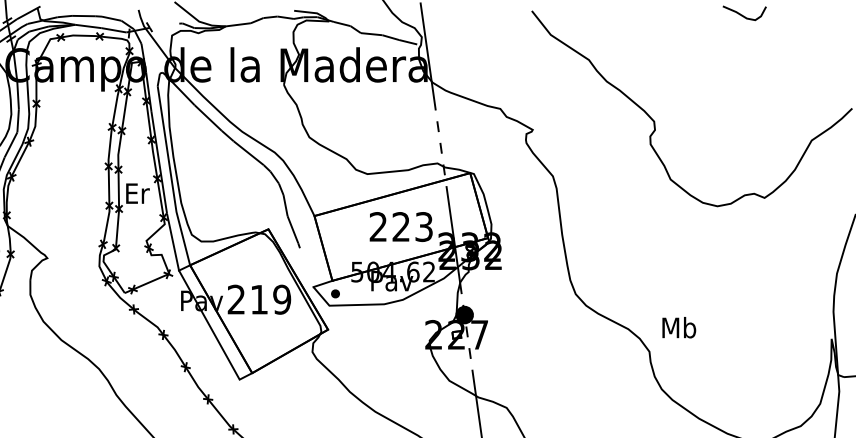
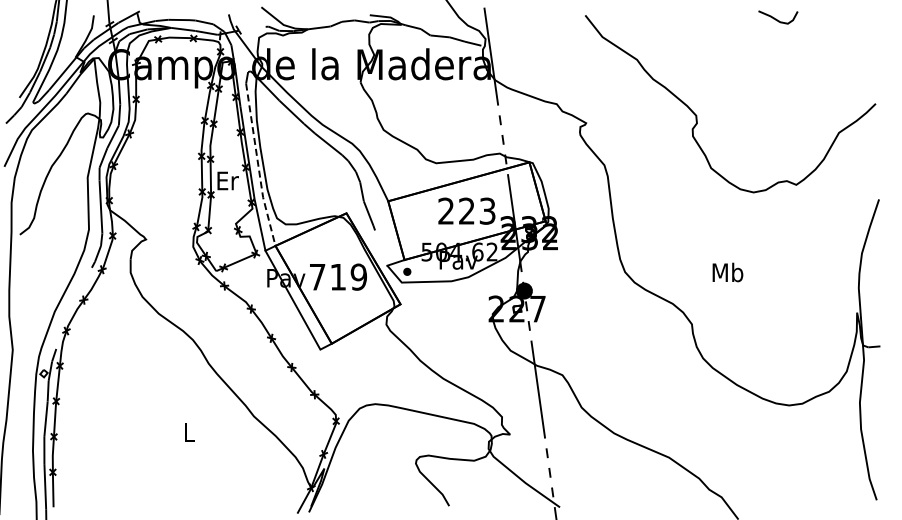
line: (171, 177) -> (258, 166), solid -> dashed
text: (236, 299) -> (317, 276), 219 -> 719
text: (678, 327) -> (727, 272), moved

